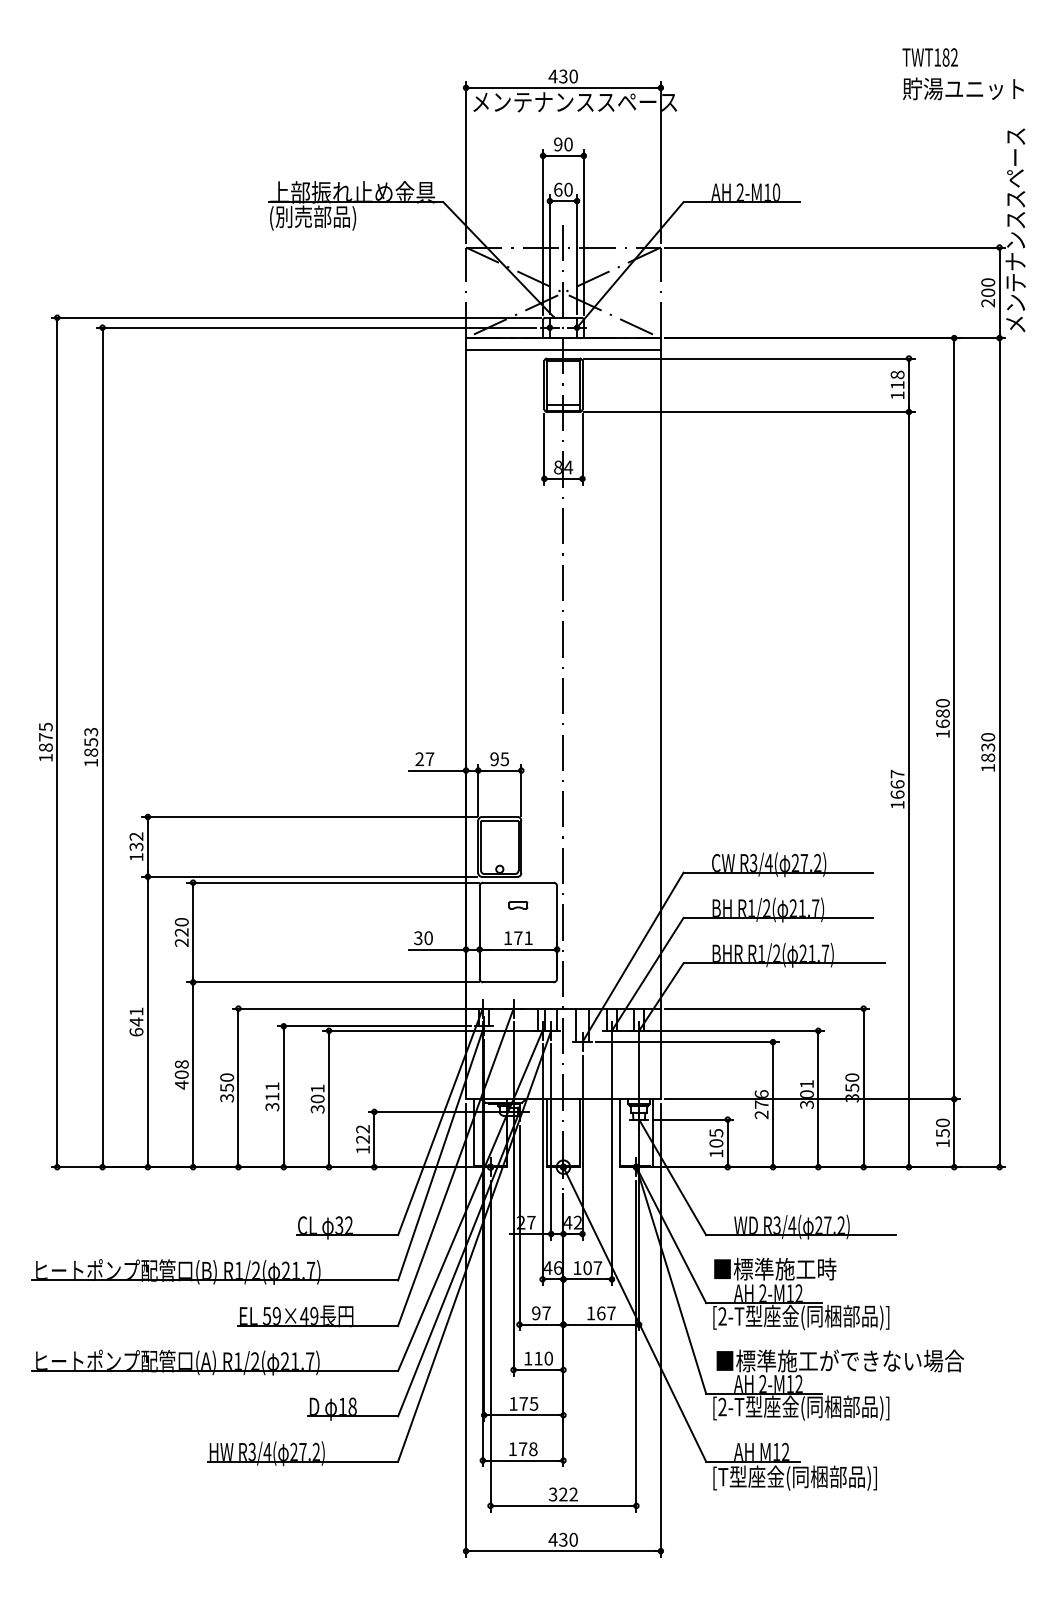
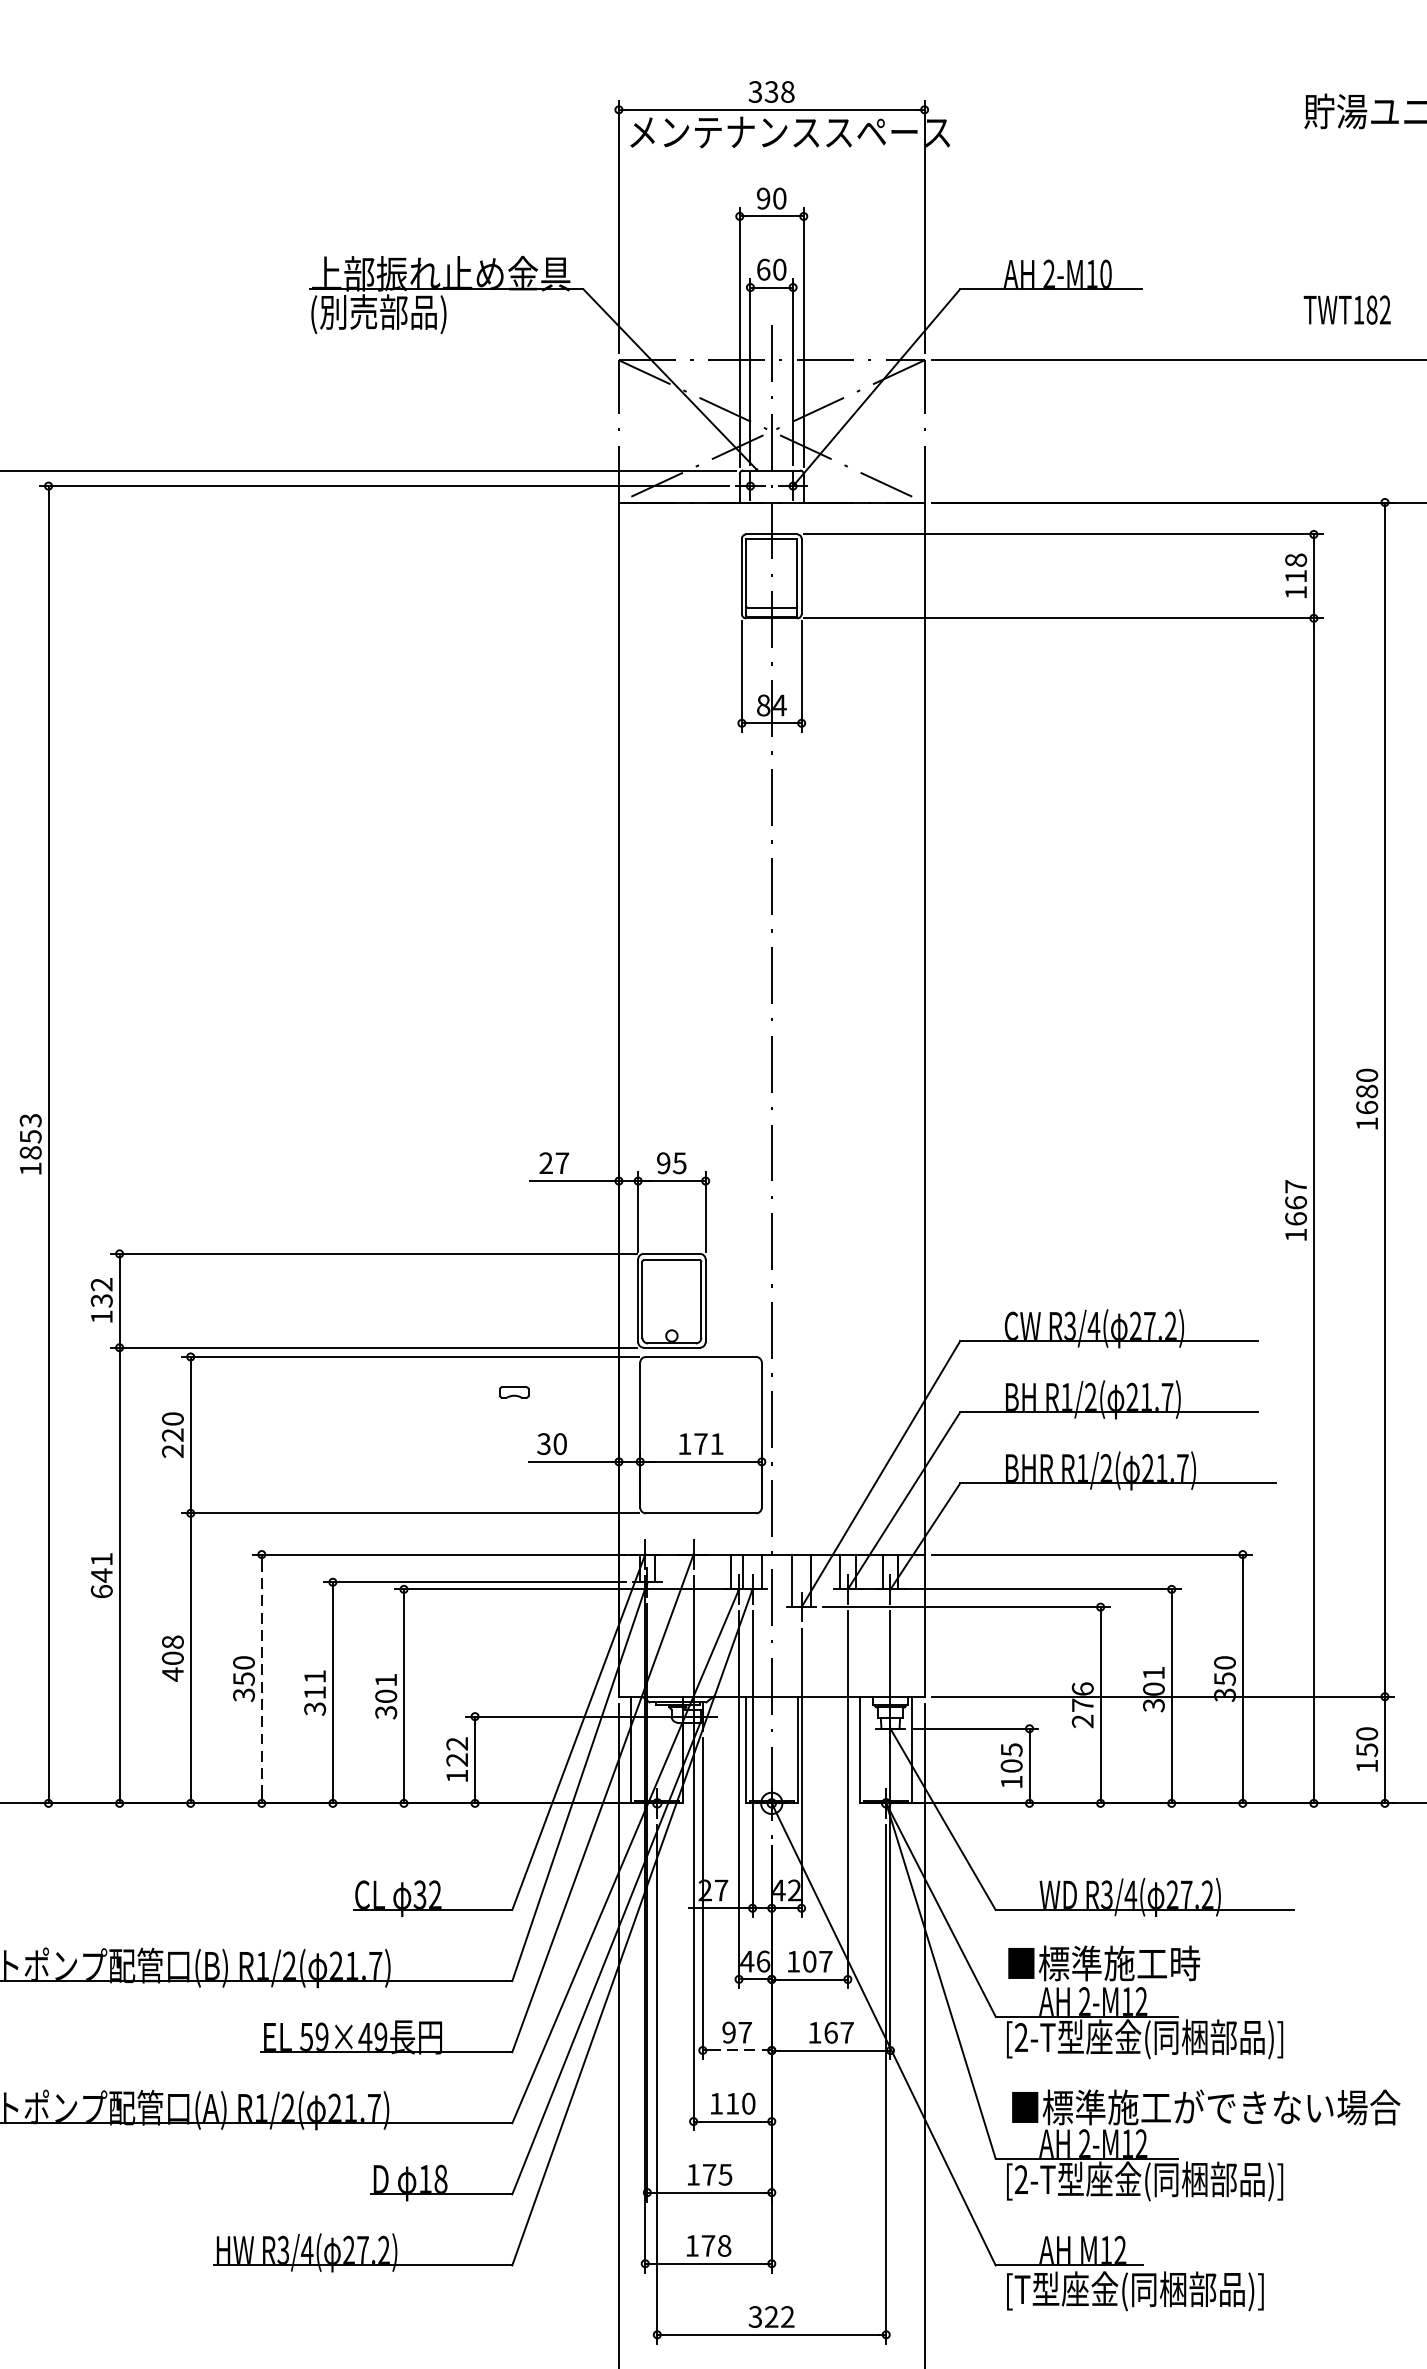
text: (929, 57) -> (1346, 310), moved
text: (562, 76) -> (770, 91), 430 -> 338
line: (563, 349) -> (771, 520), removed
part: (518, 905) -> (514, 1392), moved
line: (238, 1087) -> (261, 1678), solid -> dashed
line: (541, 1324) -> (737, 2050), solid -> dashed

